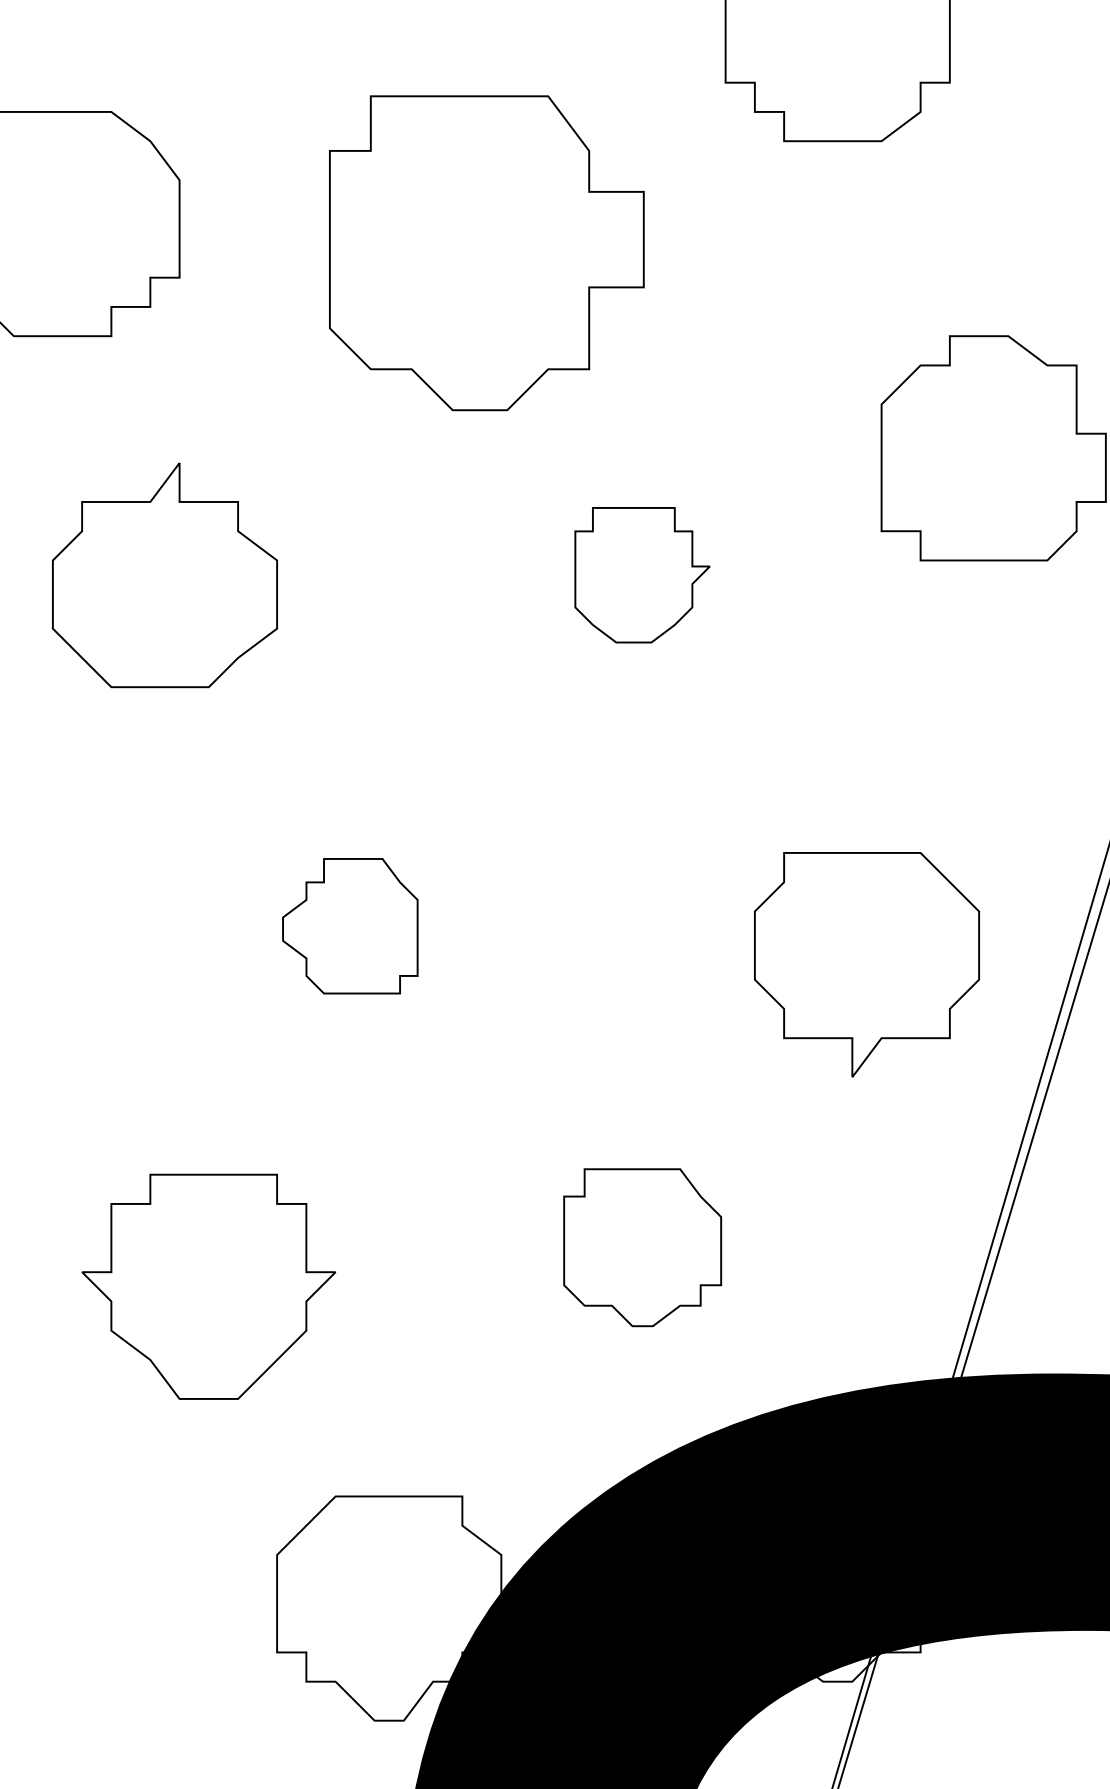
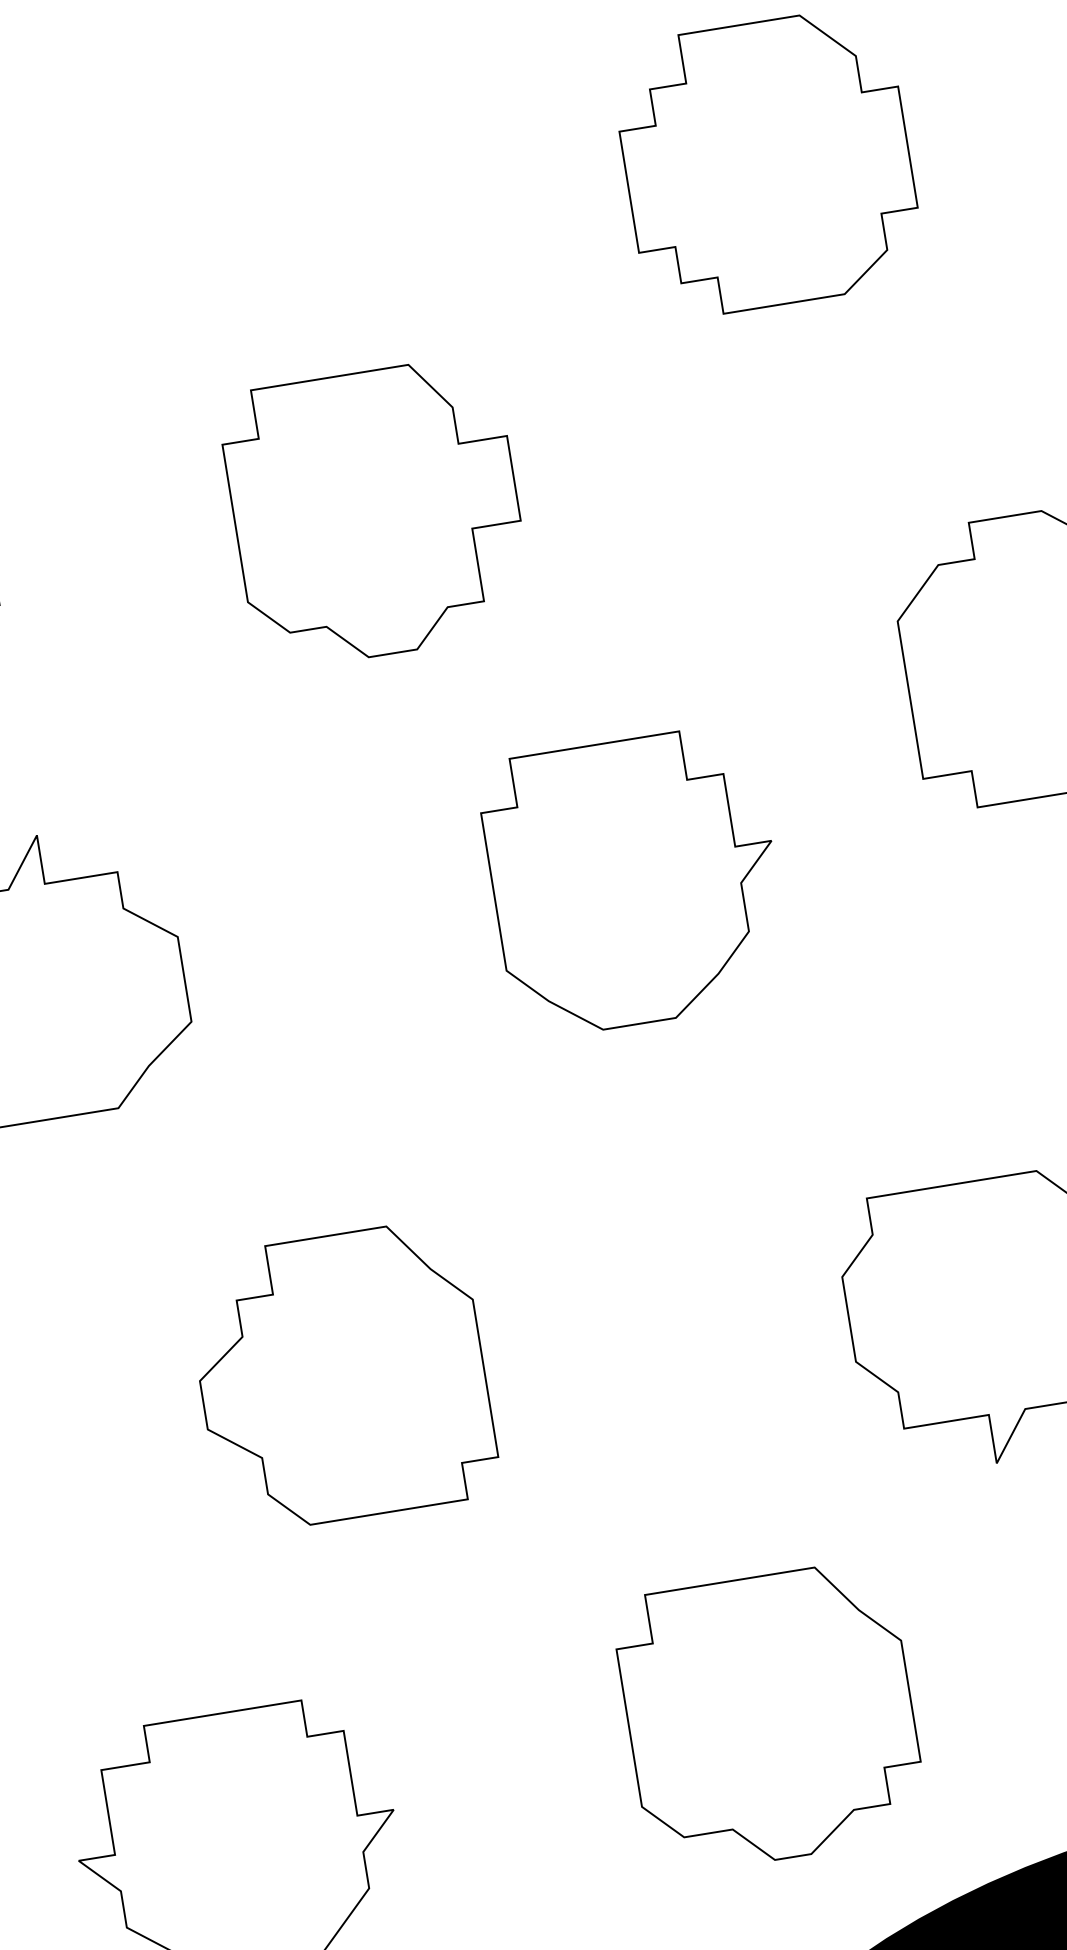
part: (486, 253) -> (376, 513), size x0.71
part: (642, 575) -> (634, 882), size x1.67
part: (350, 926) -> (342, 1377), size x1.67
part: (642, 1247) -> (770, 1717), size x1.43

